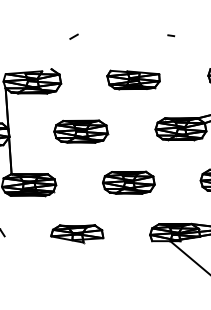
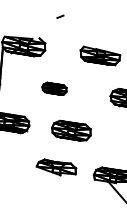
part: (81, 131) -> (54, 88), size x0.6
part: (128, 182) -> (71, 130), moved
part: (77, 234) -> (56, 168), moved

